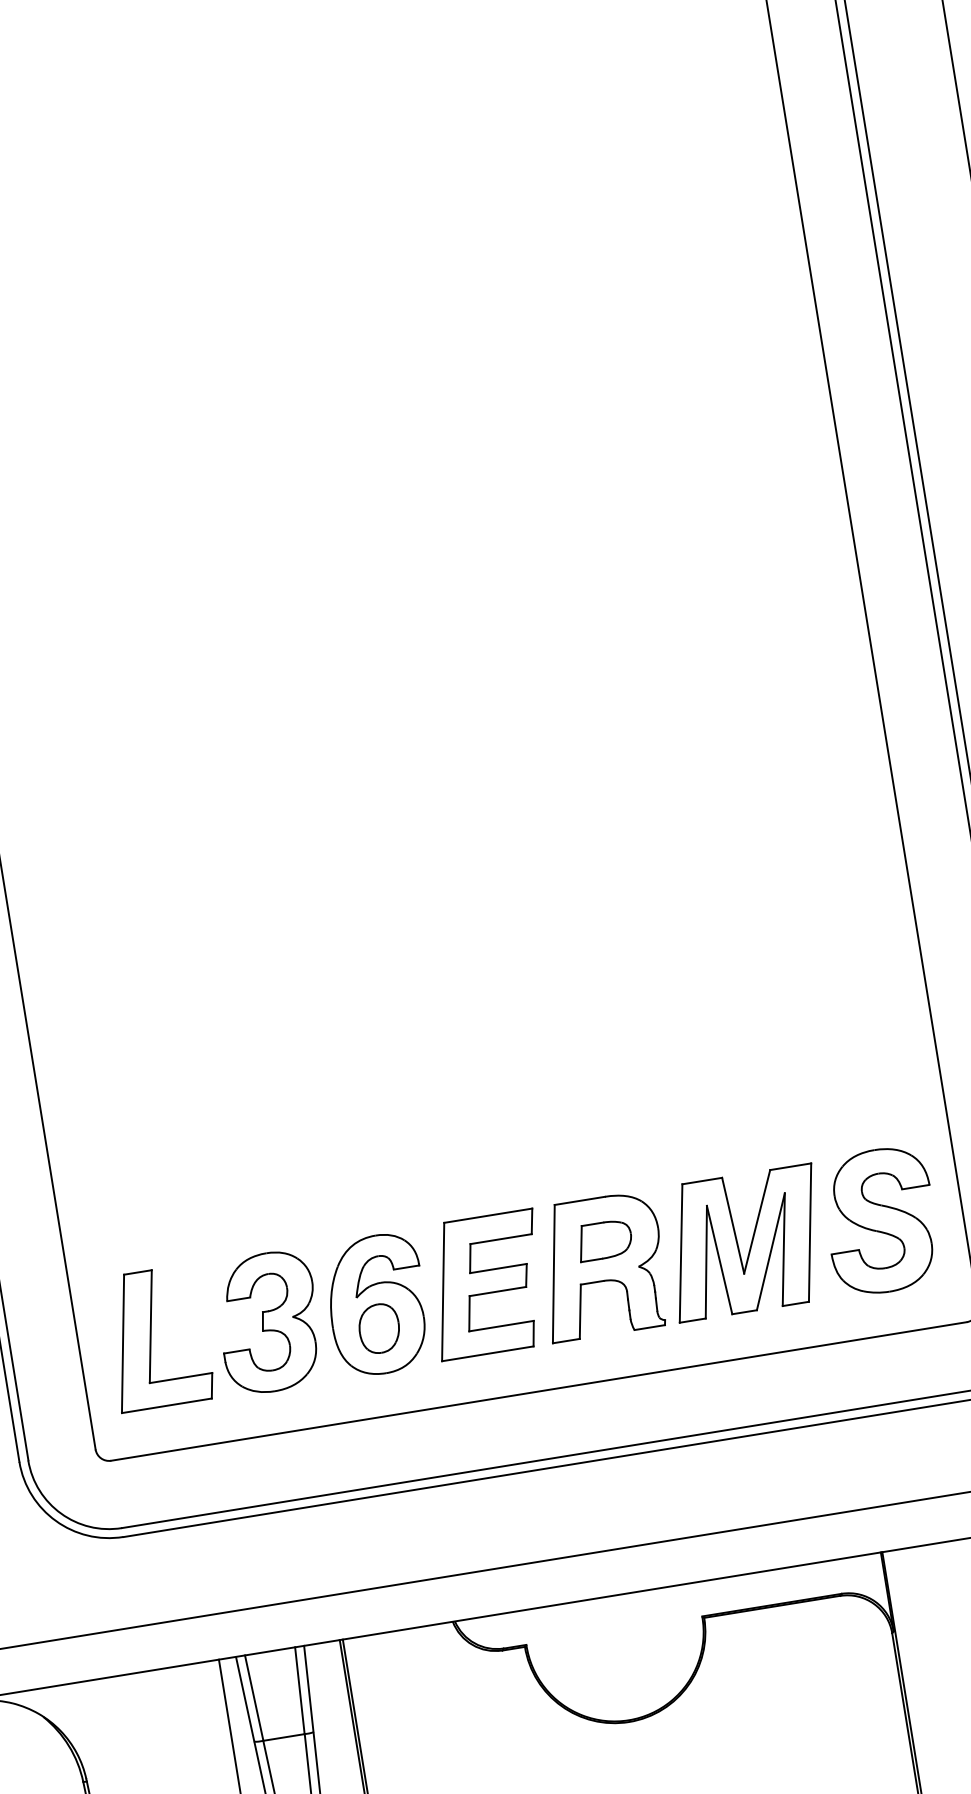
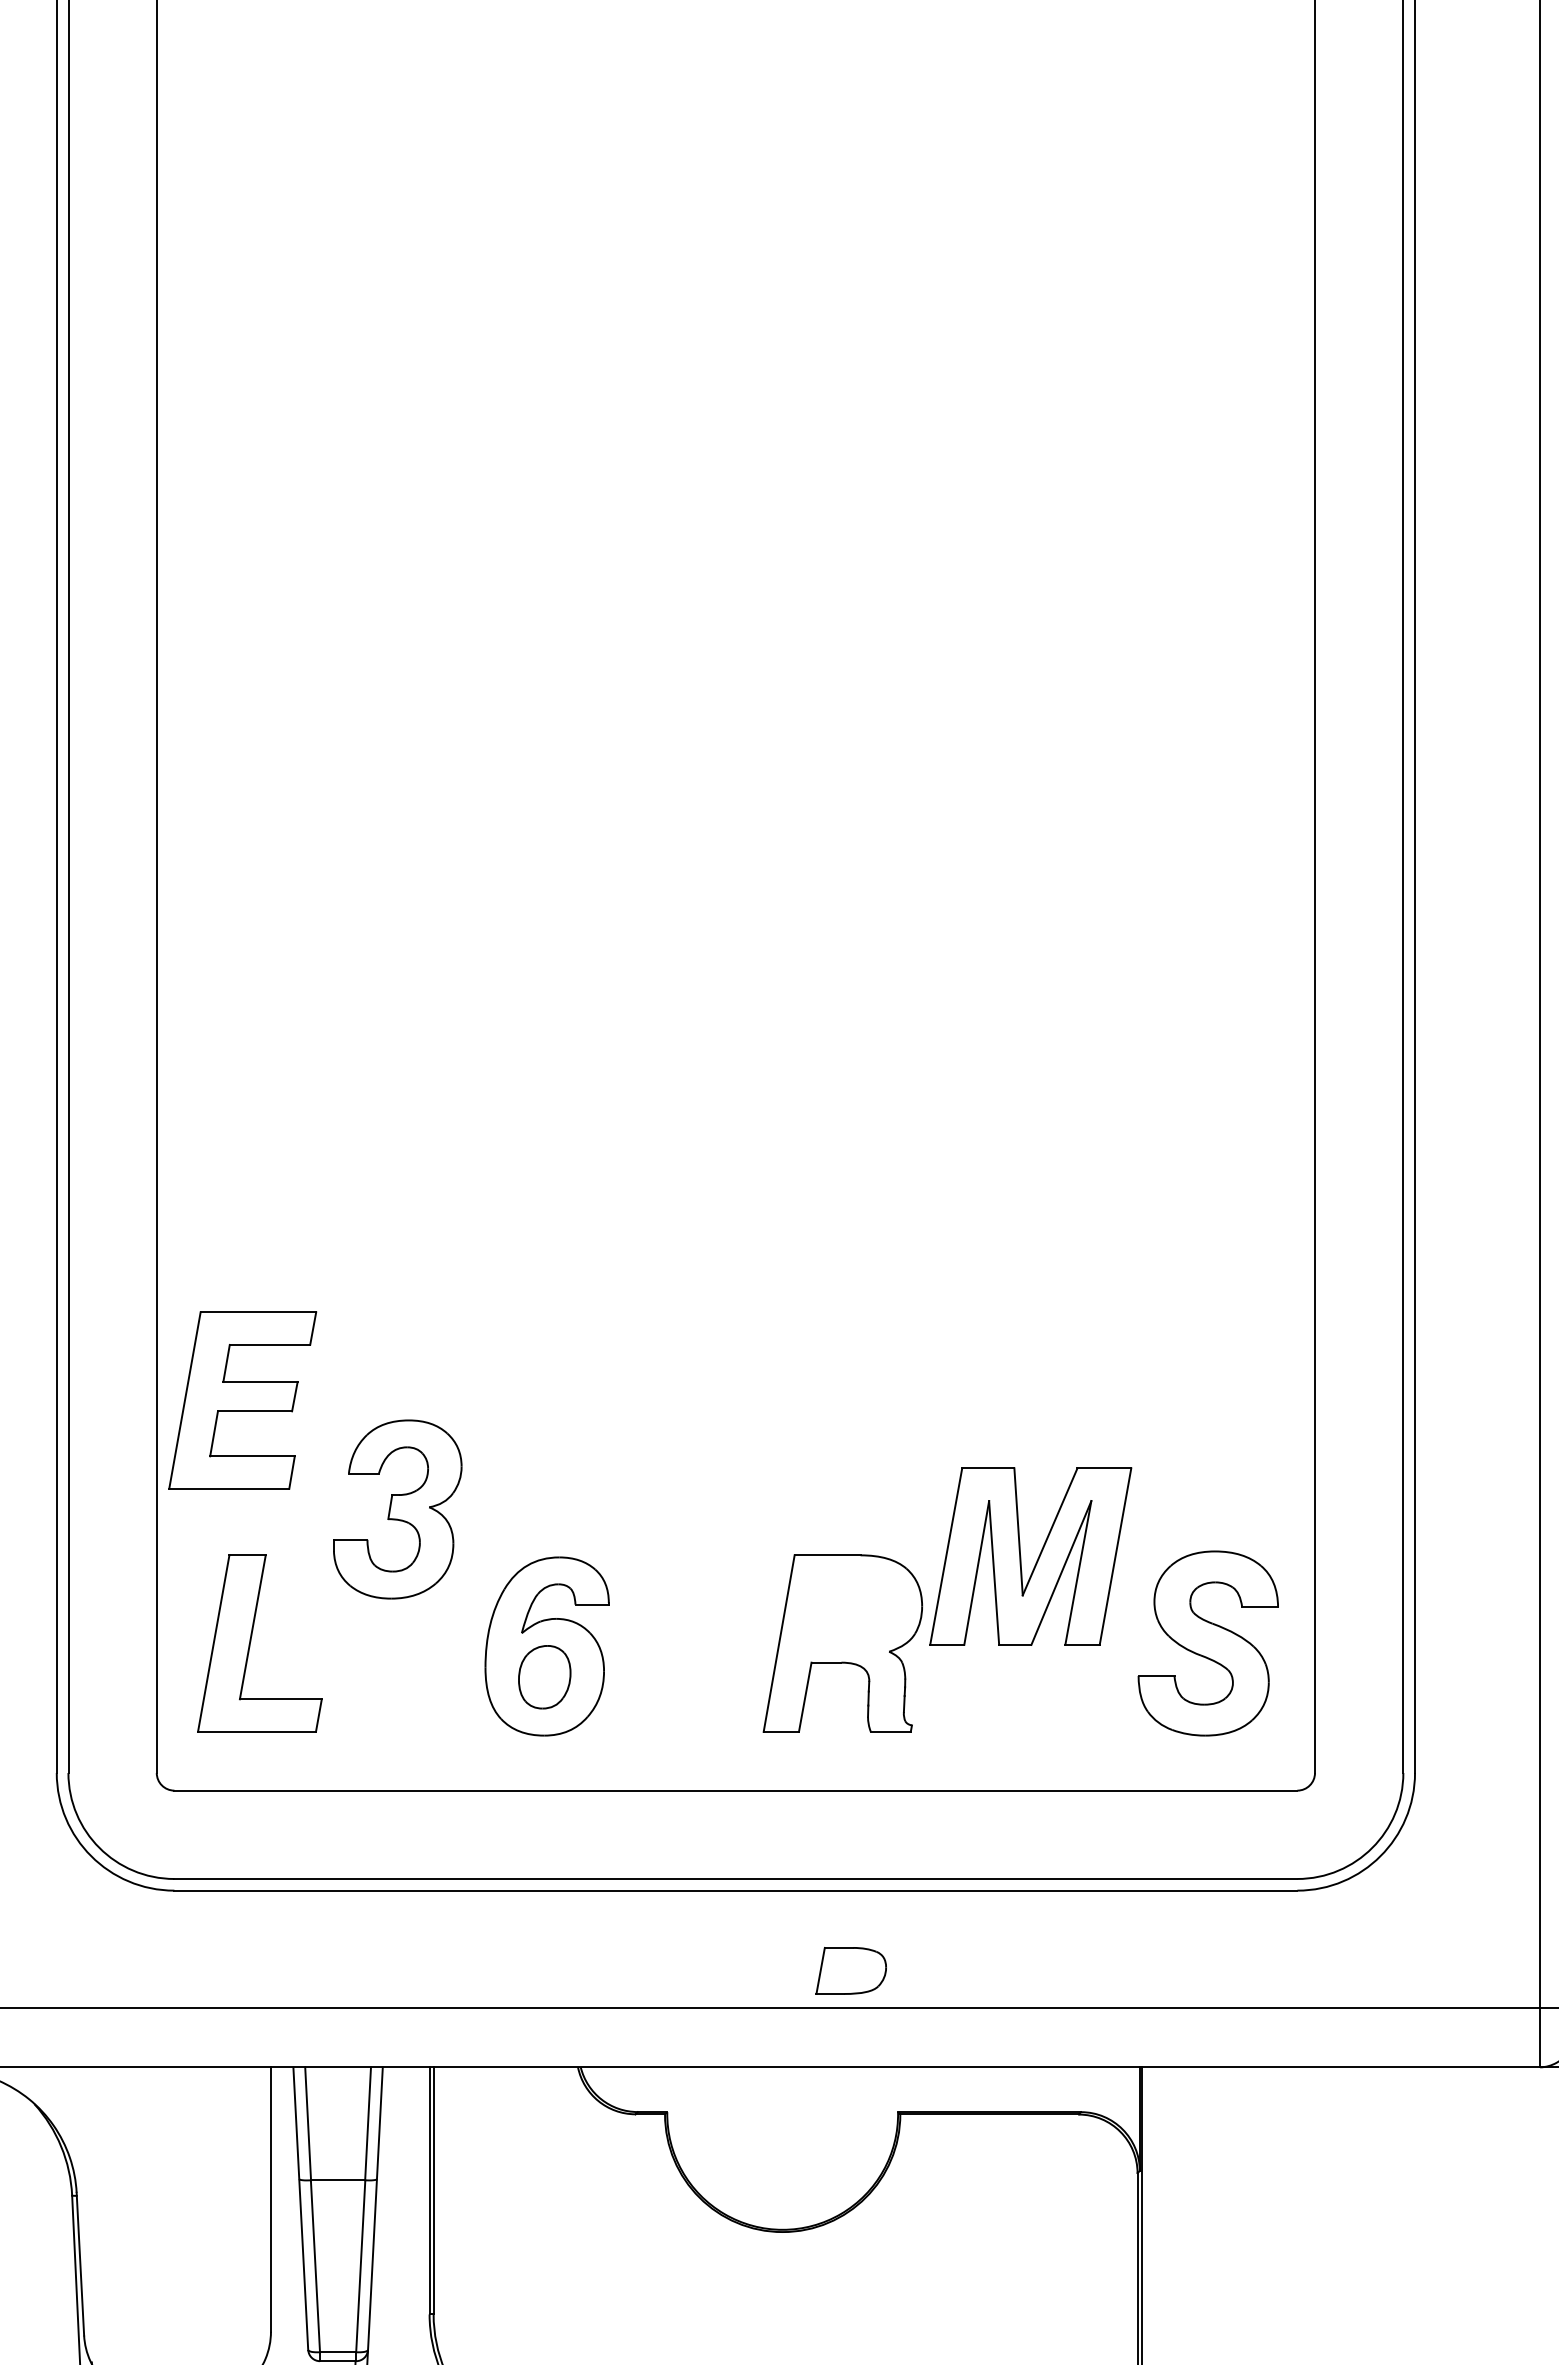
part: (604, 1240) -> (850, 1970), moved
part: (750, 1245) -> (1036, 1560), moved
part: (487, 1284) -> (242, 1400), moved
part: (268, 1322) -> (397, 1509), moved

